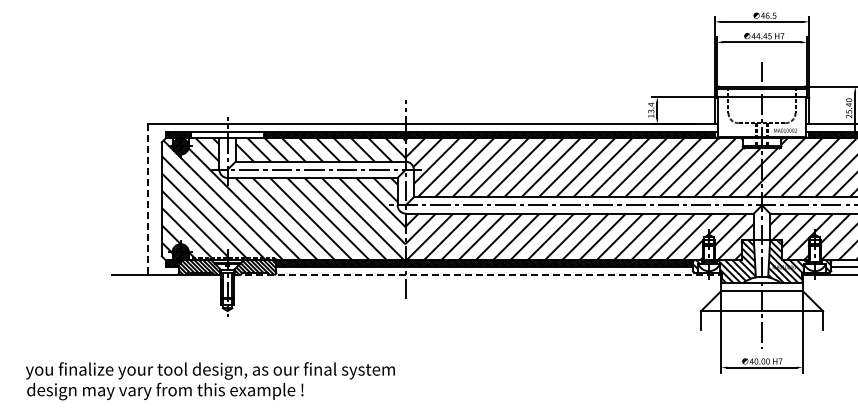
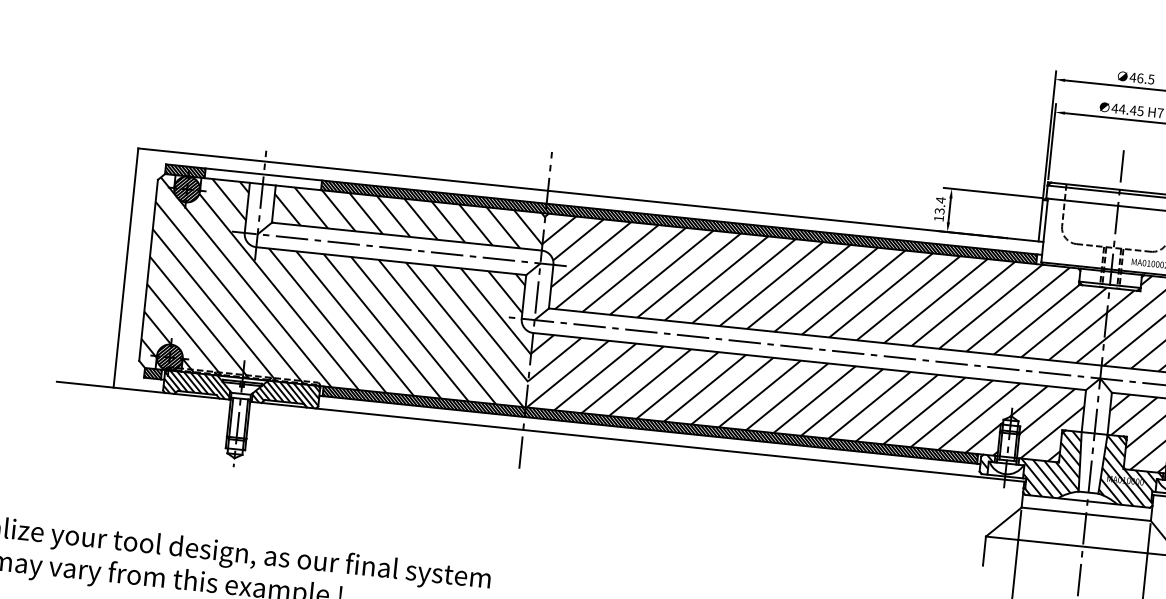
line: (147, 199) -> (125, 268), dashed -> solid
line: (478, 274) -> (638, 441), dashed -> solid

